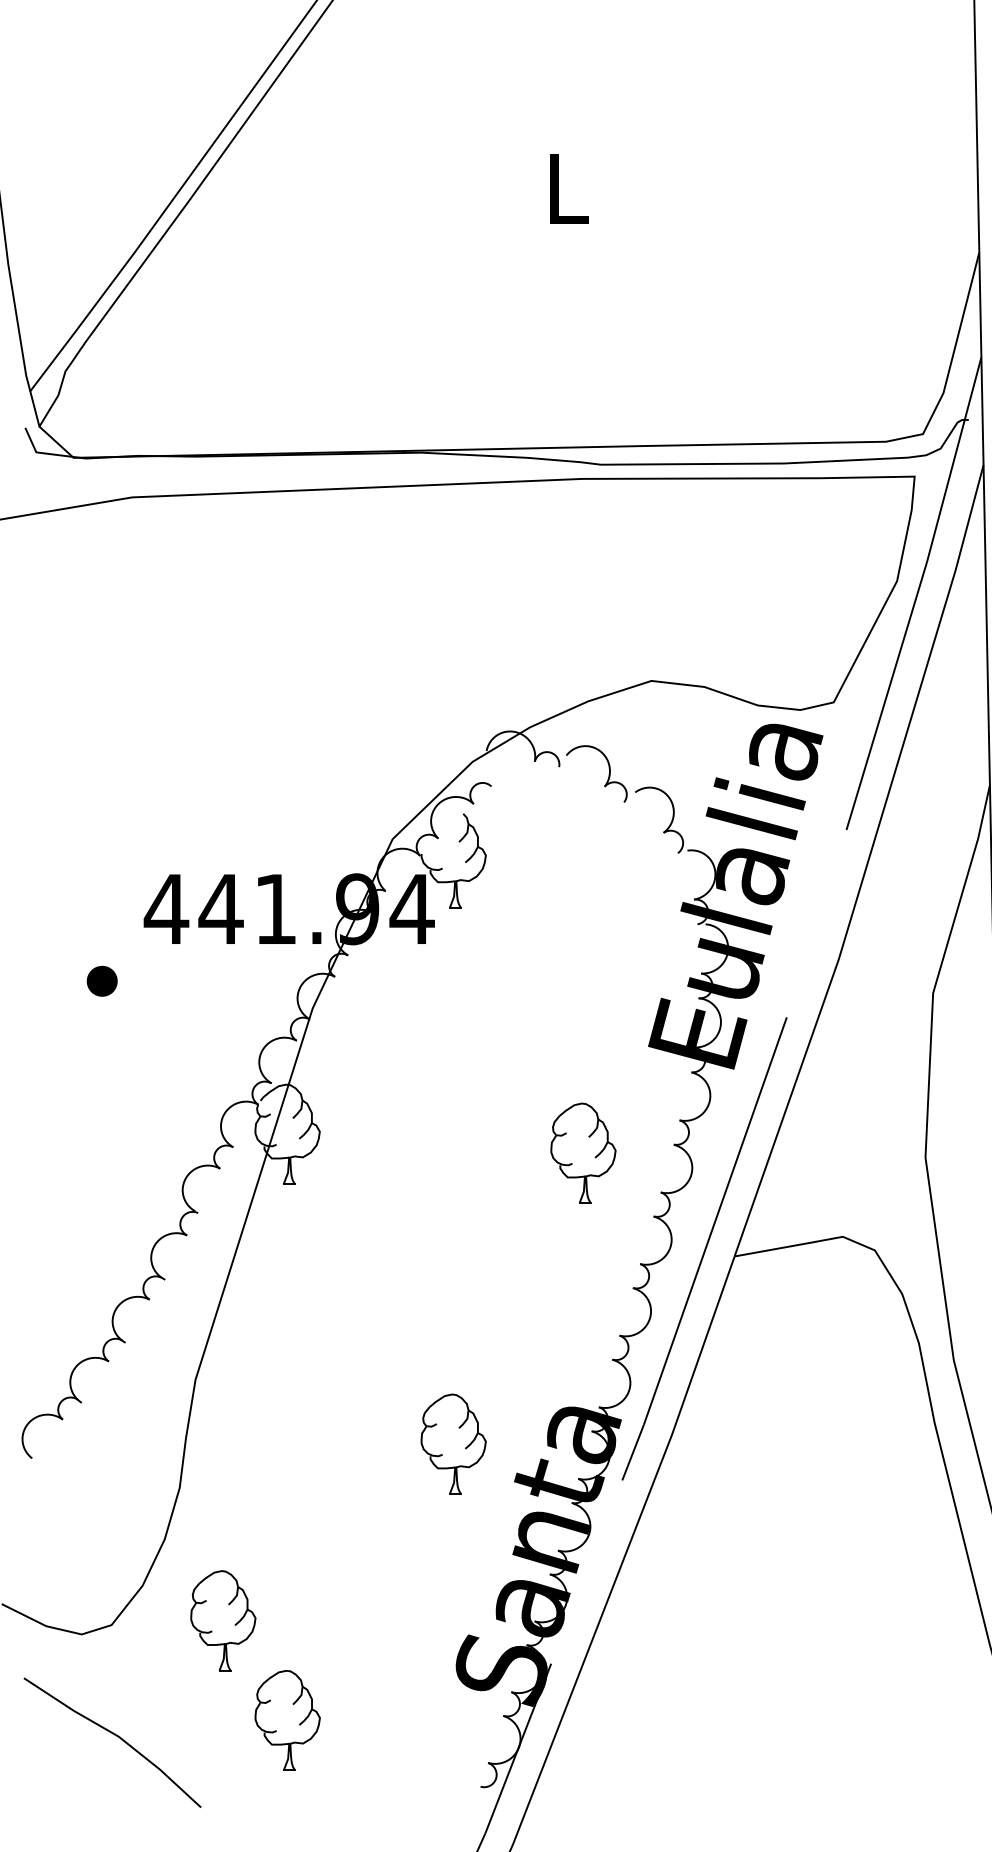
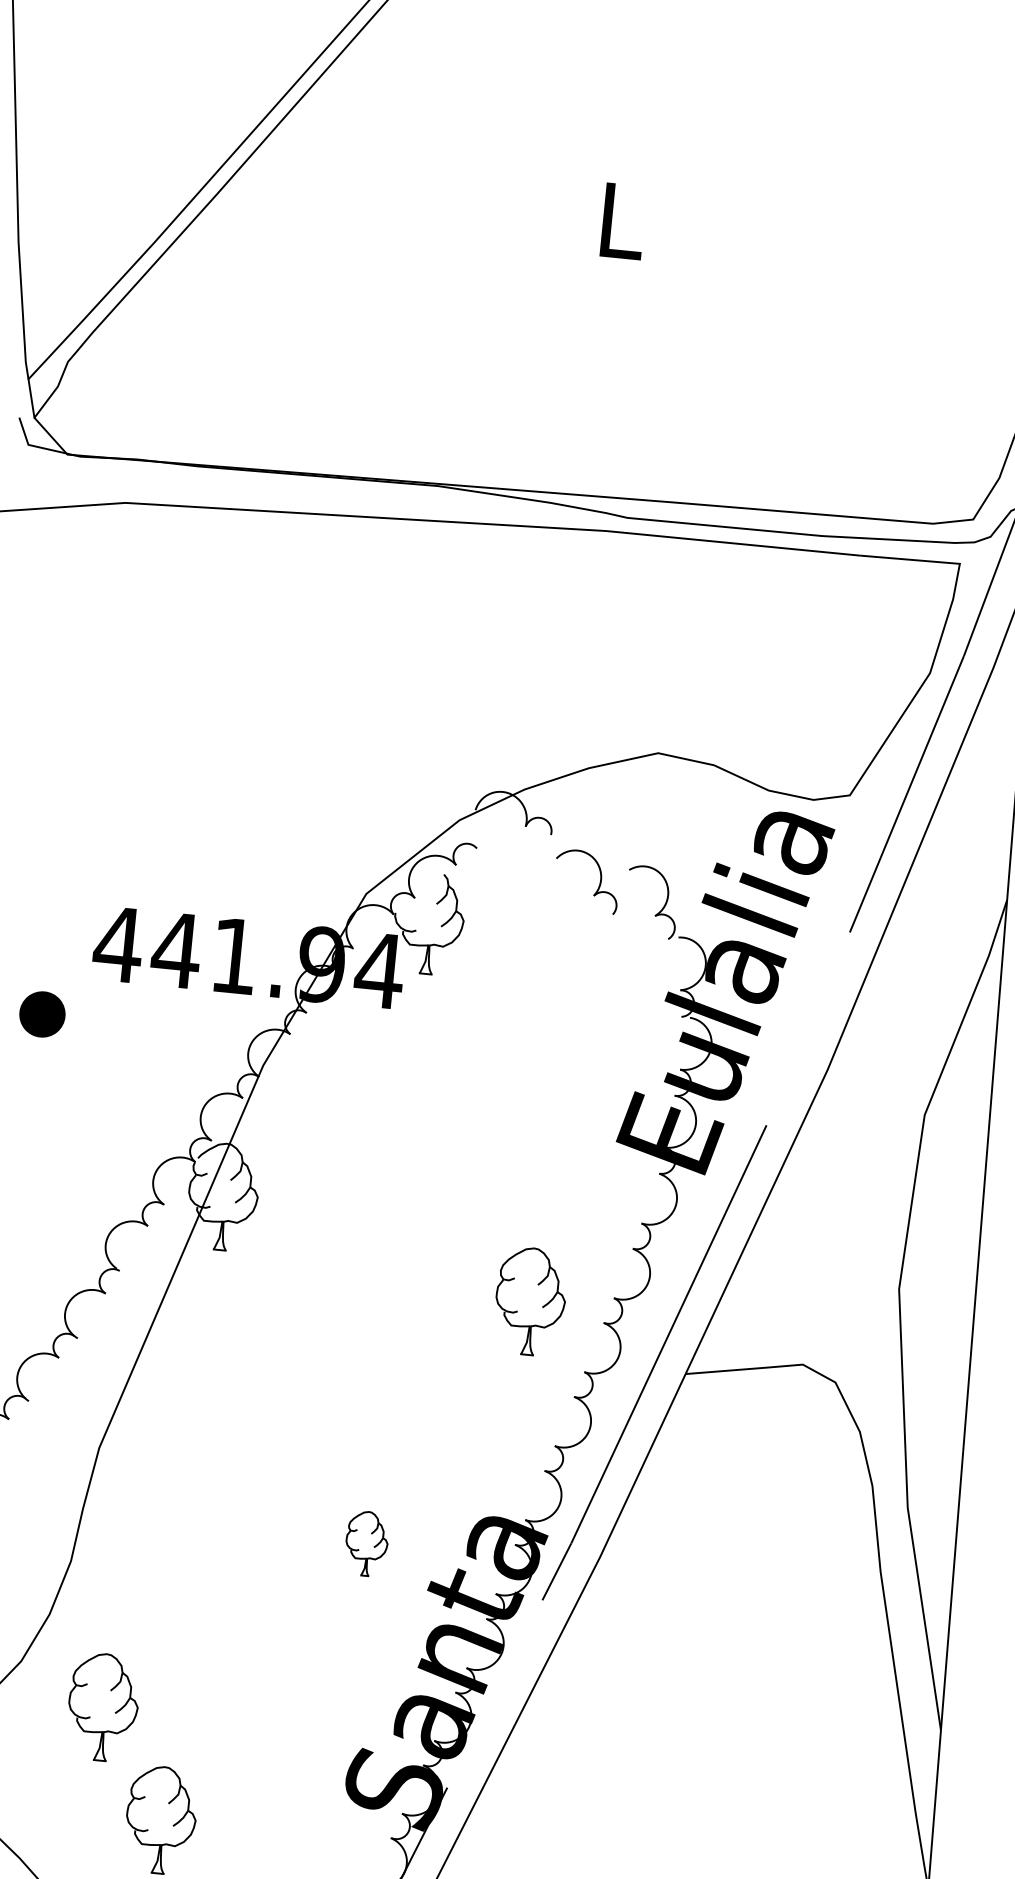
part: (608, 774) -> (599, 883), moved
part: (101, 980) -> (41, 1013), size x1.4
part: (583, 1152) -> (530, 1300), moved
part: (453, 1443) -> (366, 1543), size x0.6

